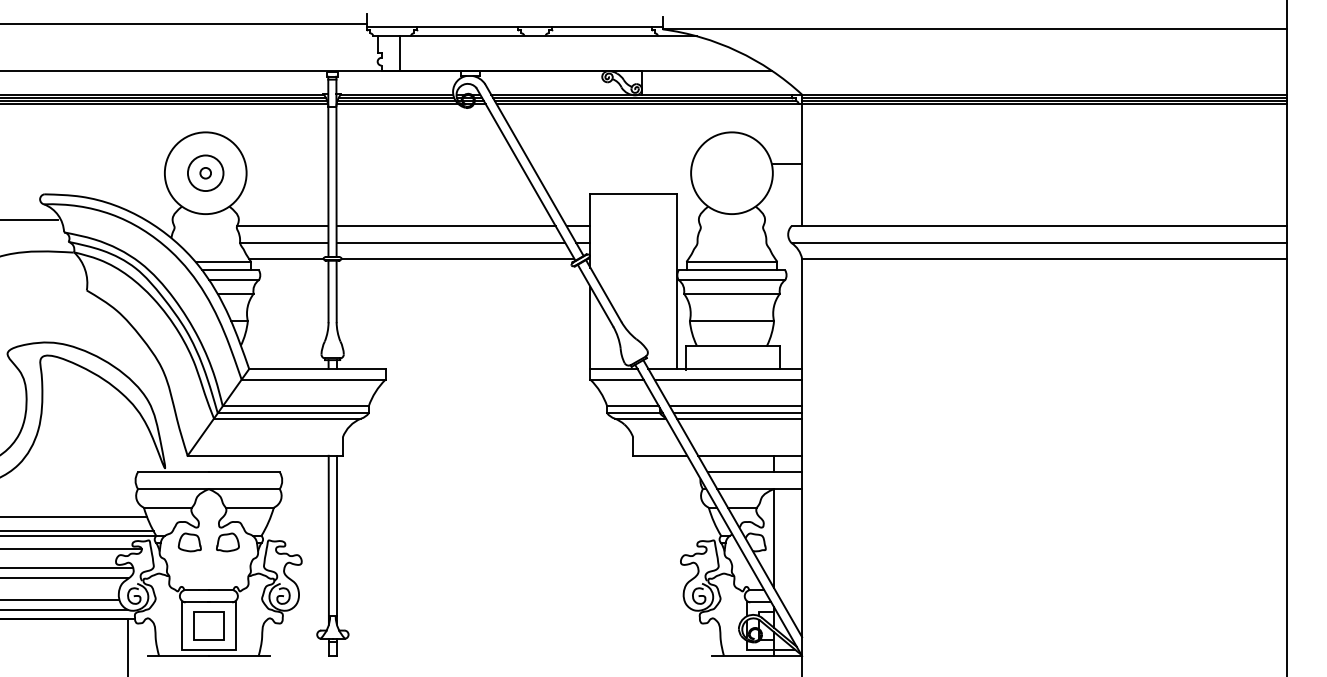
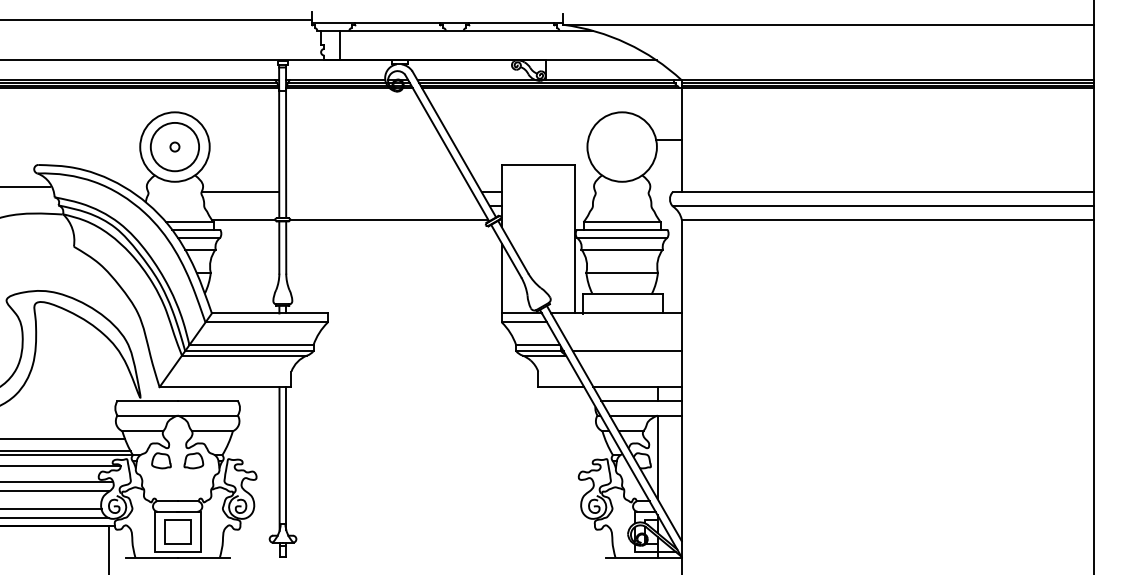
circle: (205, 172) -> (174, 146), size x1.6
line: (446, 226) -> (379, 192), removed
line: (284, 243) -> (241, 206), removed
line: (451, 243) -> (383, 206), removed
line: (727, 379) -> (618, 322), removed
line: (735, 406) -> (625, 345), removed
line: (739, 418) -> (628, 355), removed

